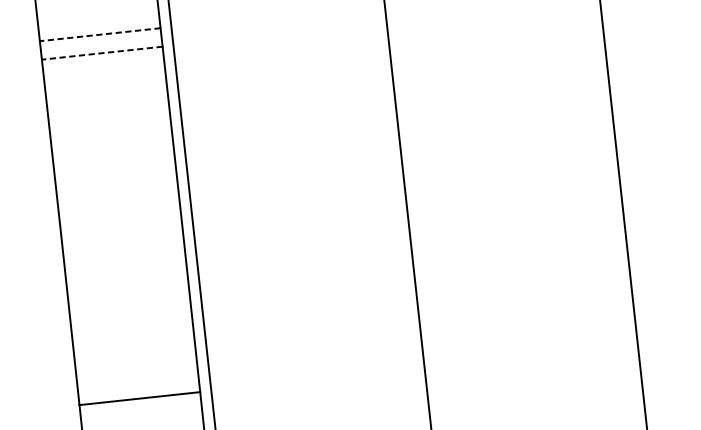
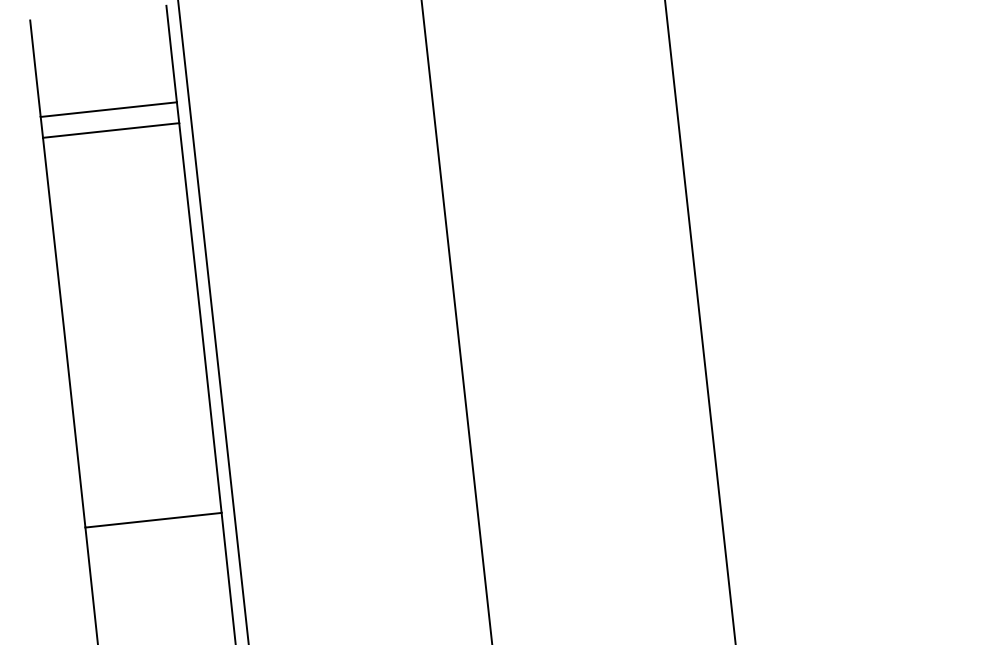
line: (99, 34) -> (108, 109), dashed -> solid
line: (101, 53) -> (110, 130), dashed -> solid

